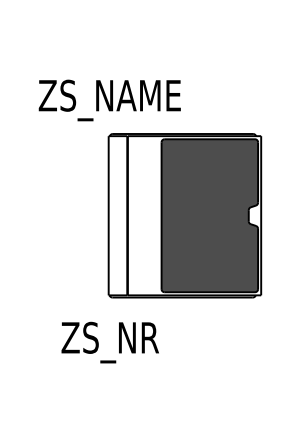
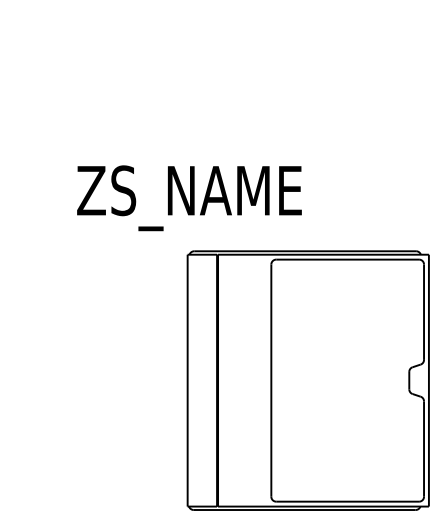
fill: (209, 215) -> (347, 380), removed

